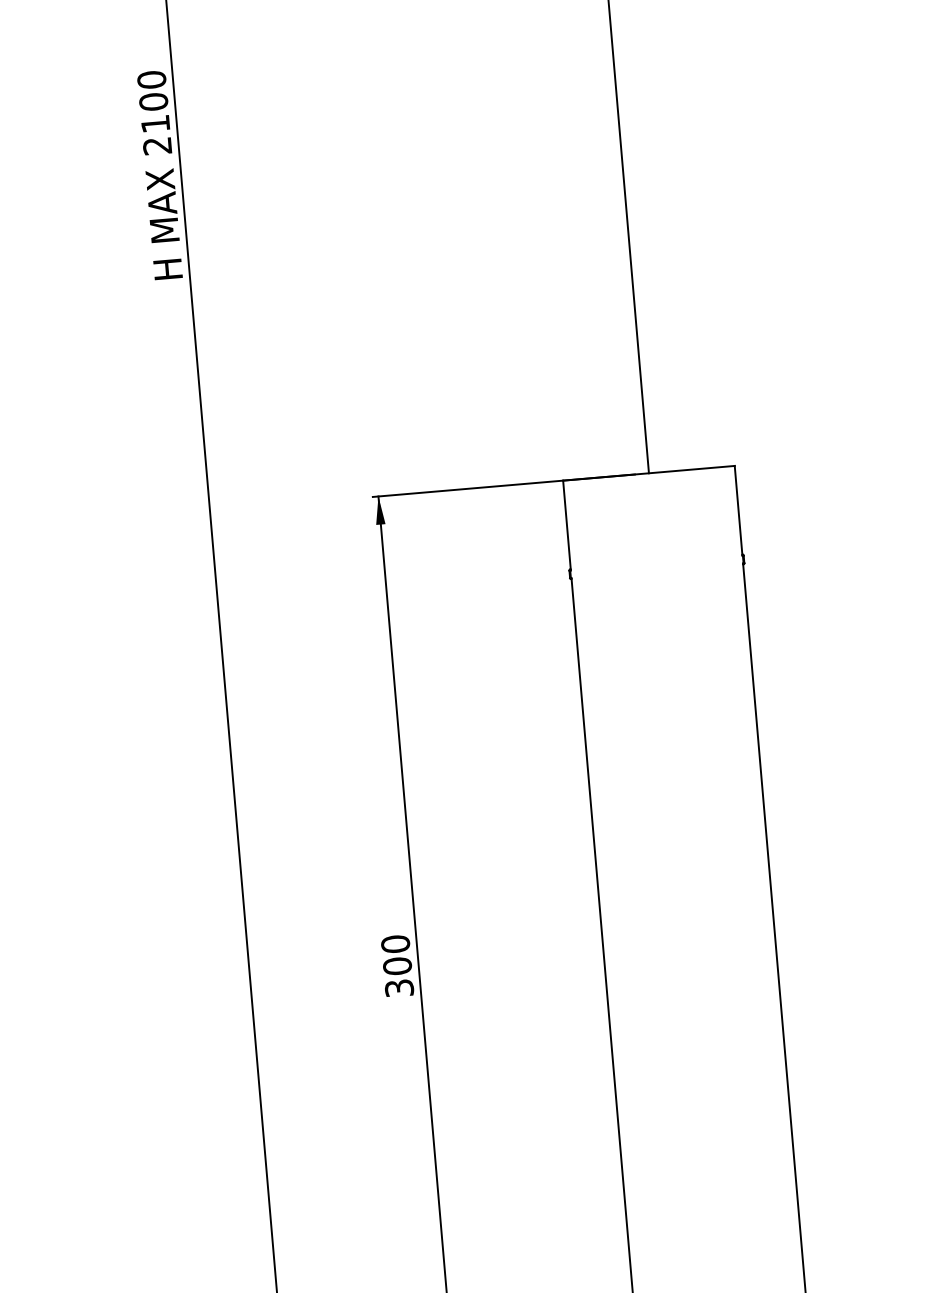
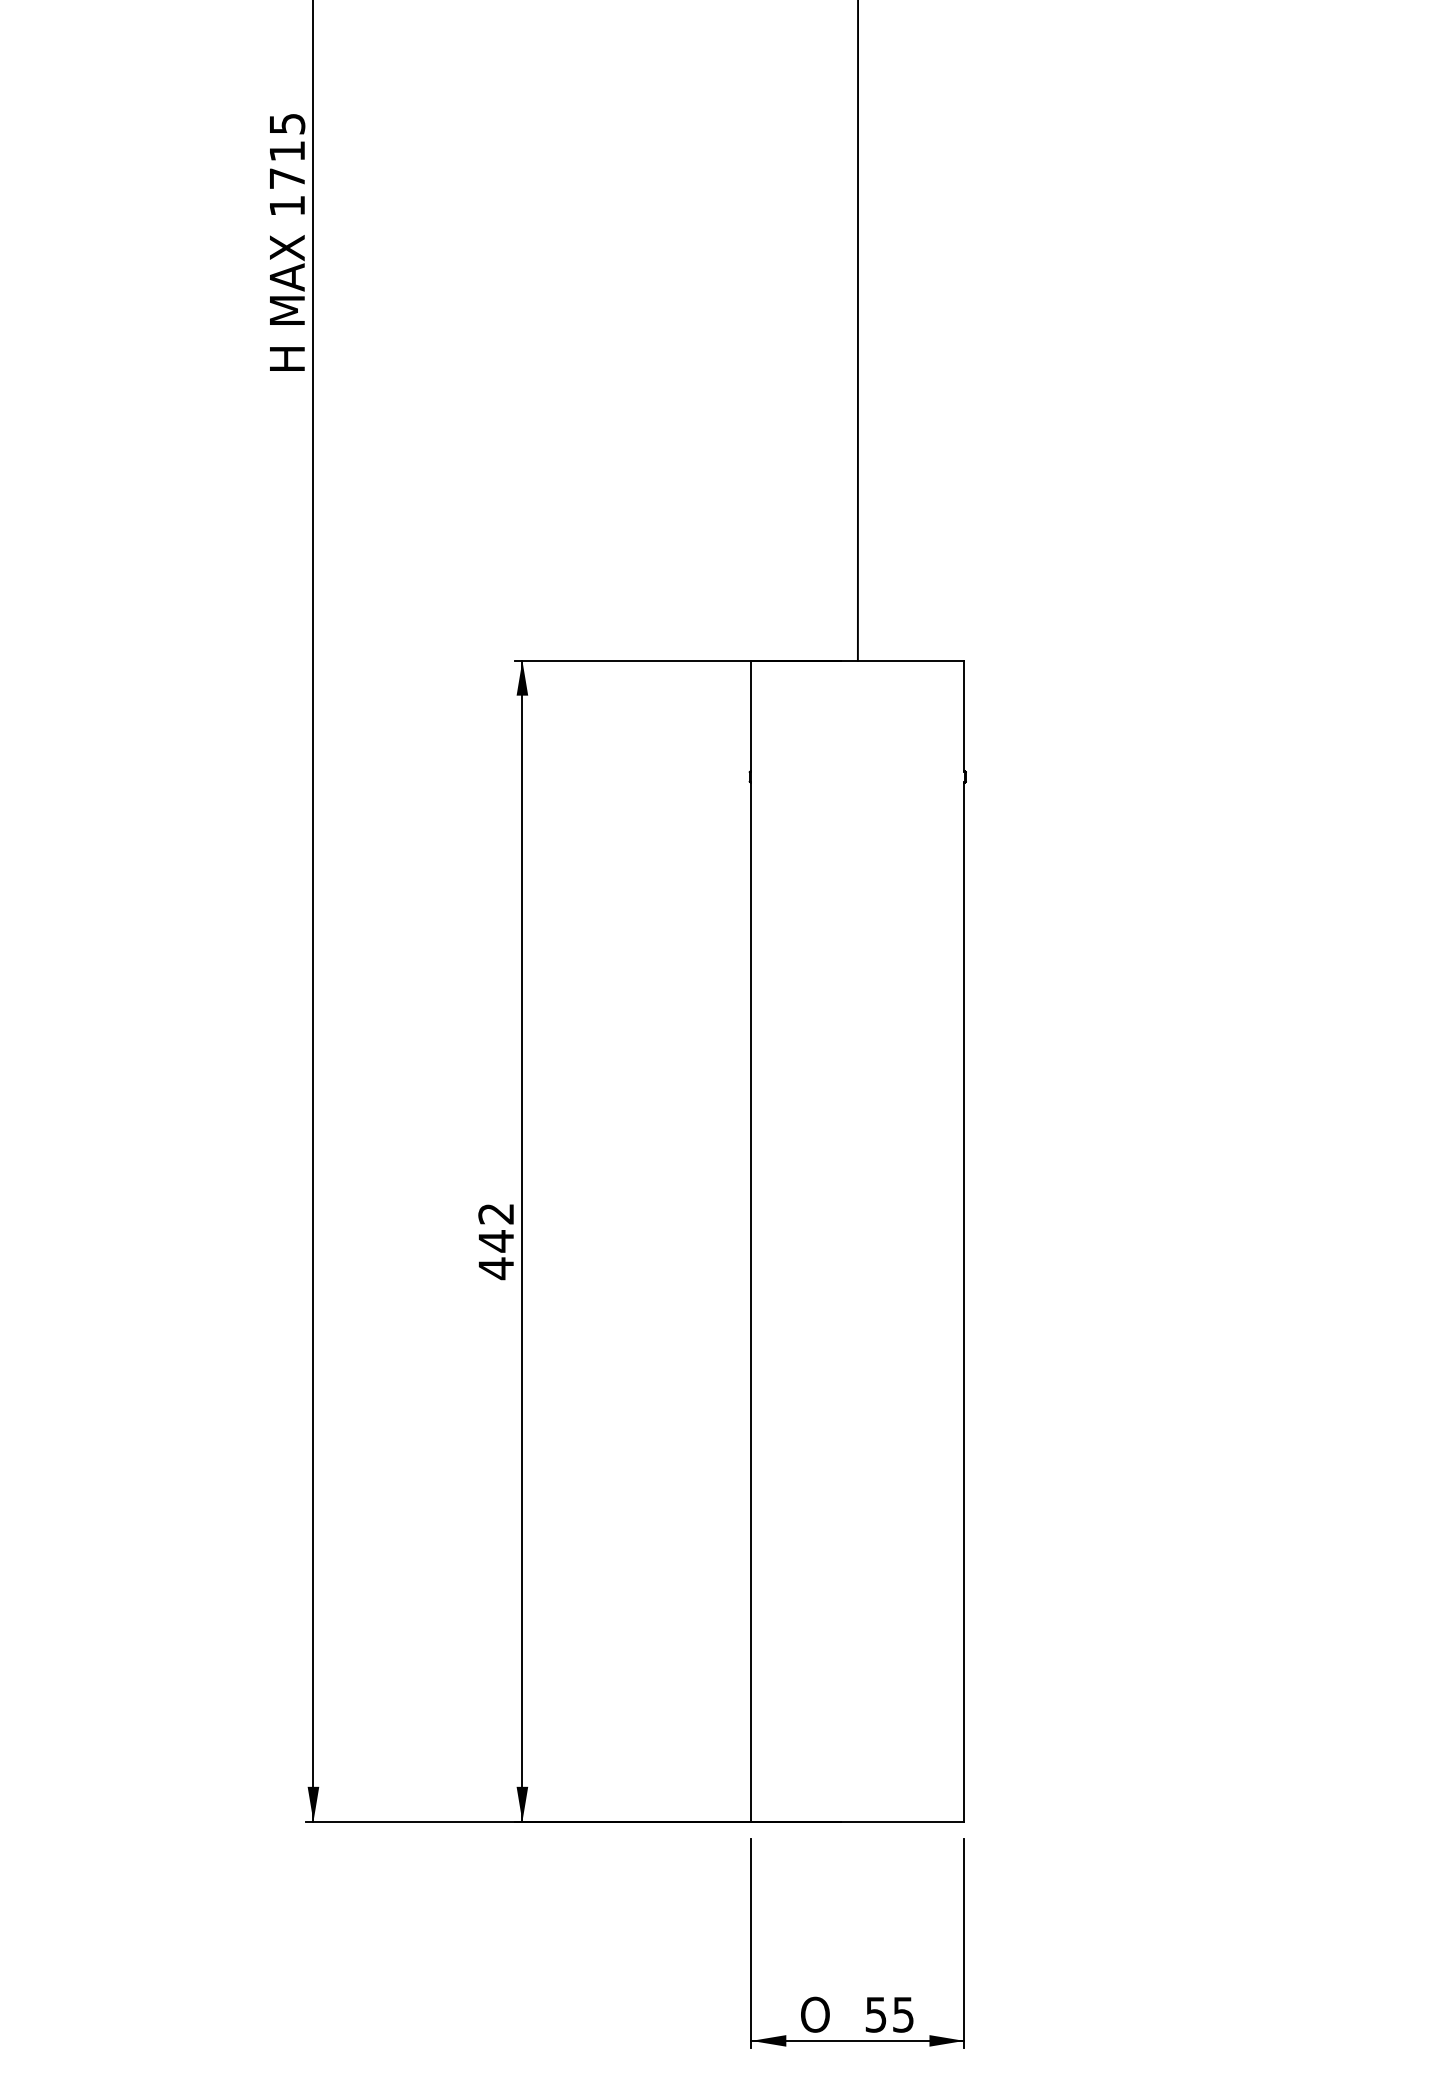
text: (154, 112) -> (287, 164), 2100 -> 1715
text: (397, 966) -> (496, 1241), 300 -> 442

